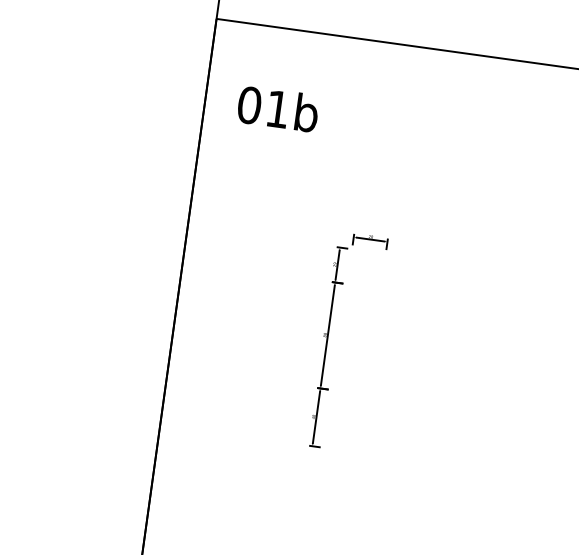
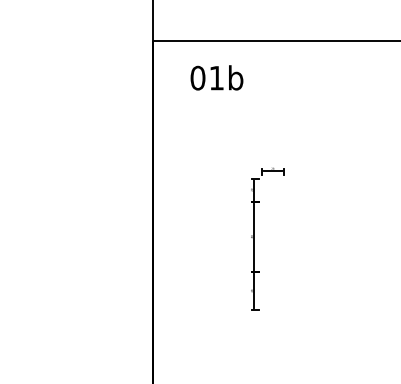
text: (277, 108) -> (216, 77), moved

